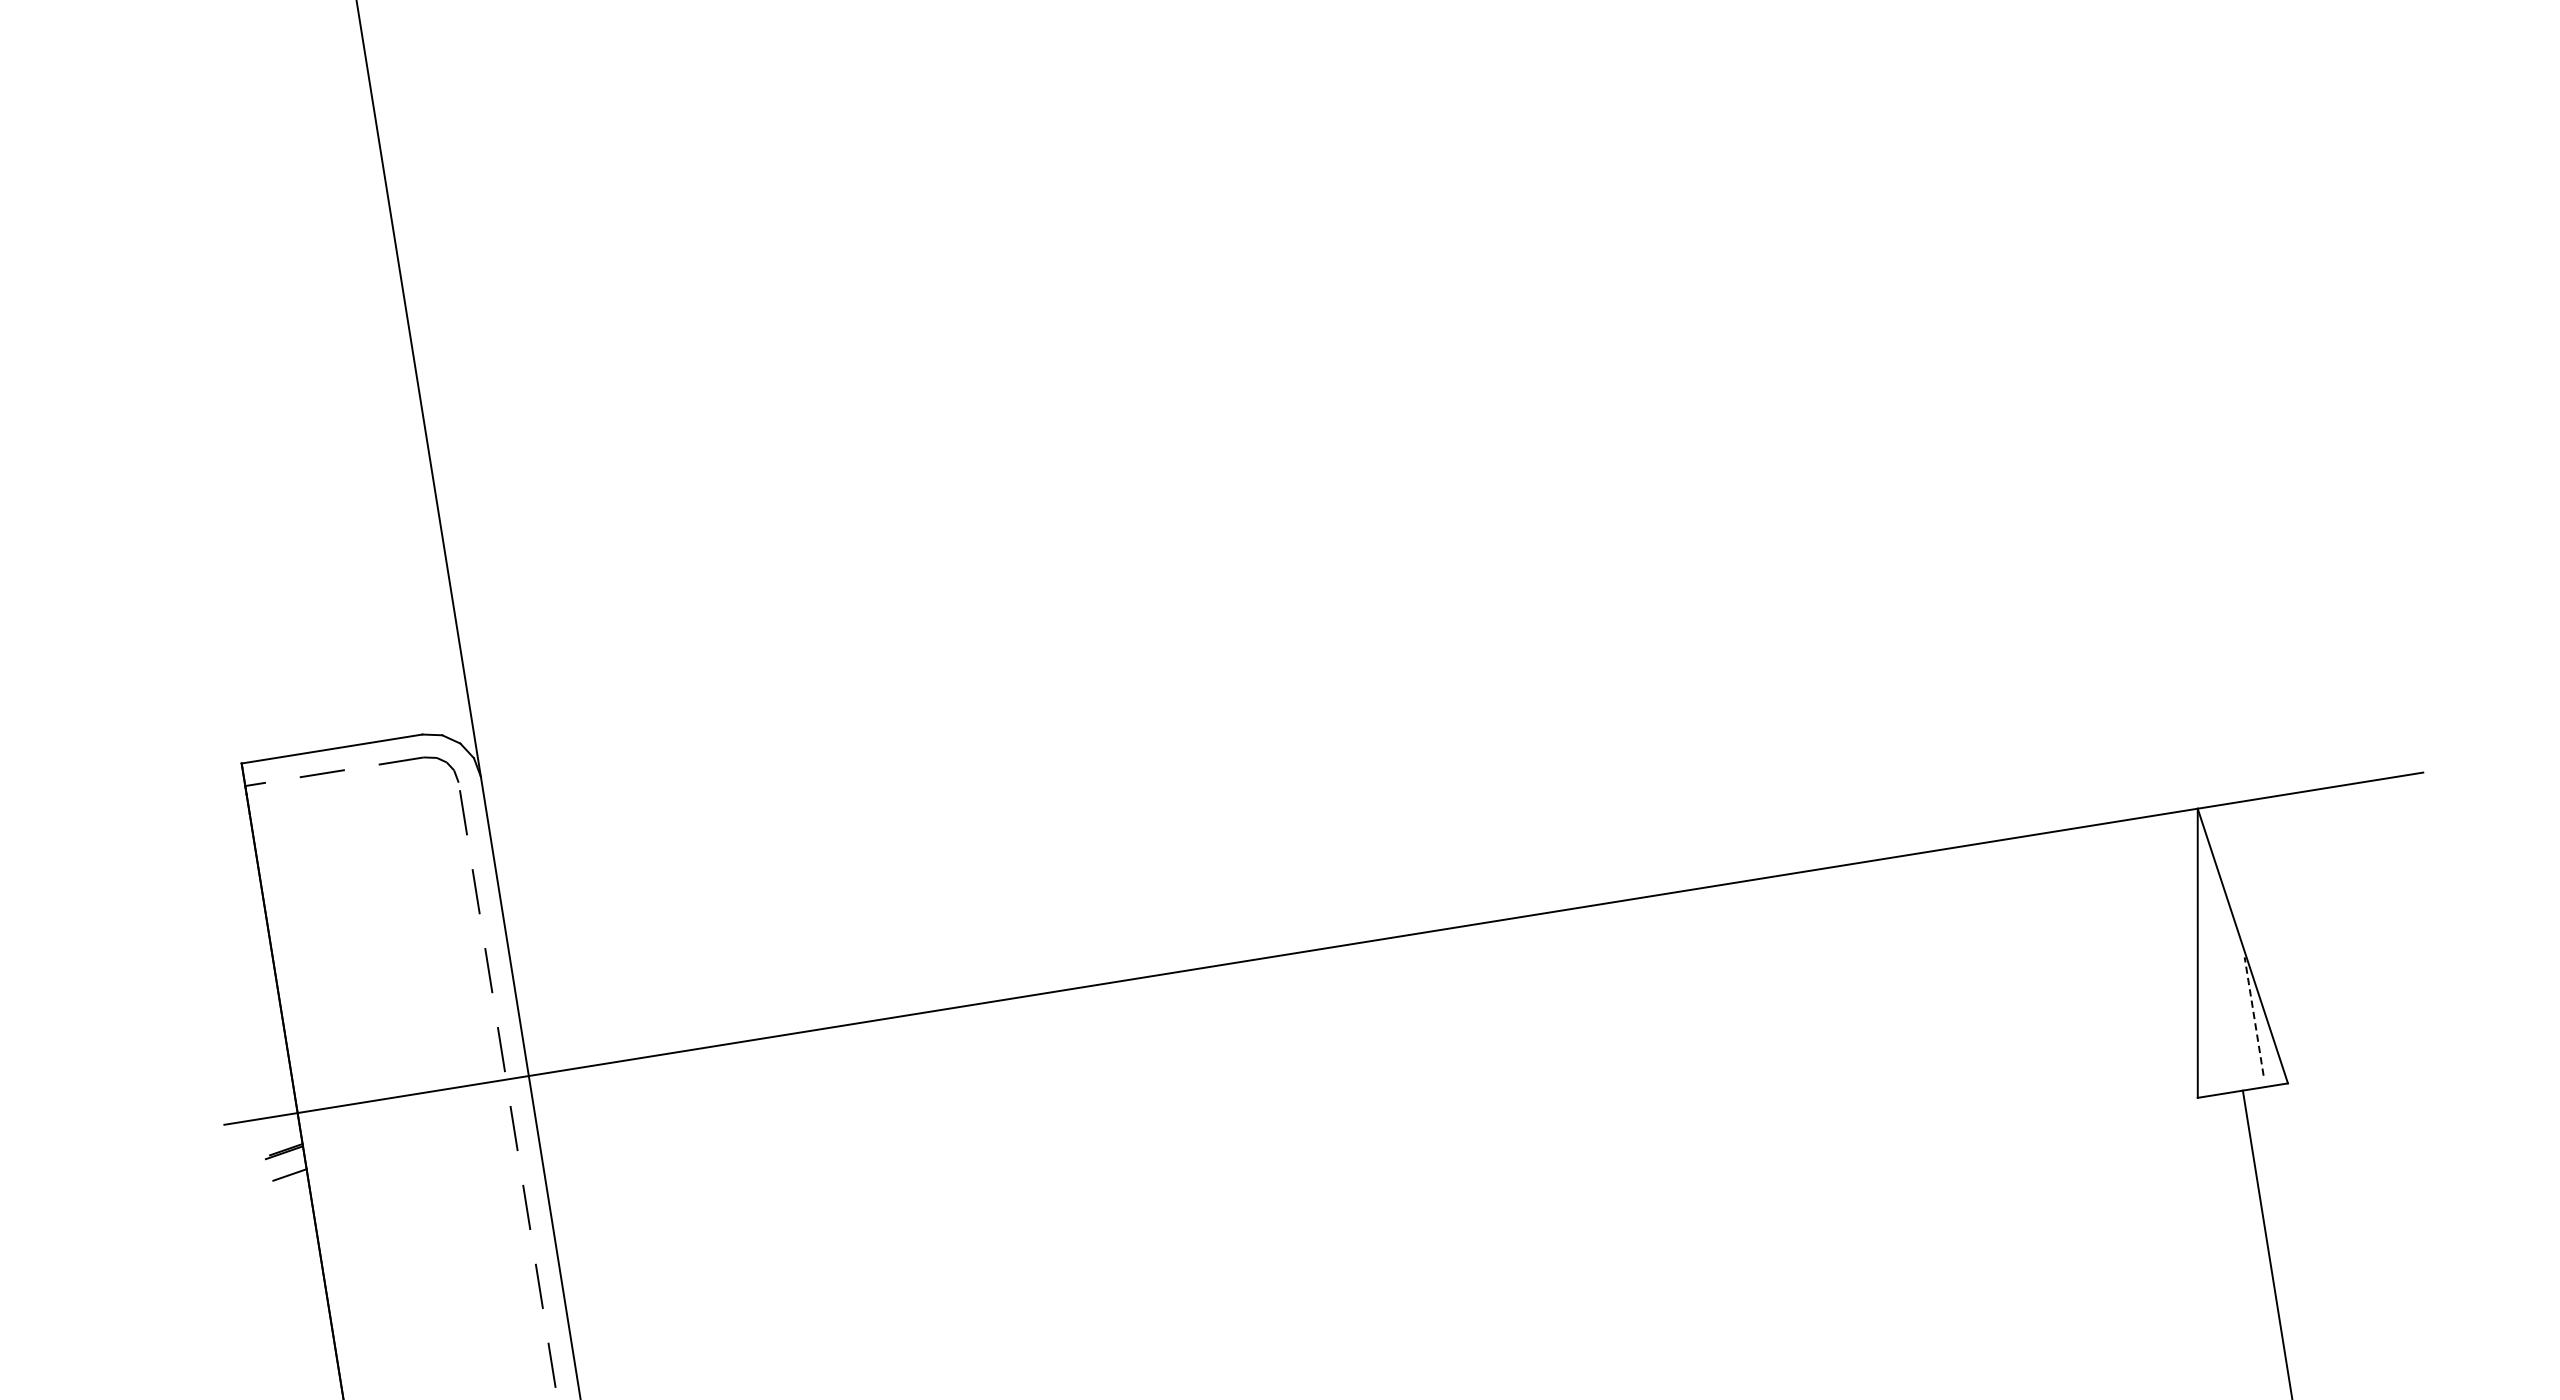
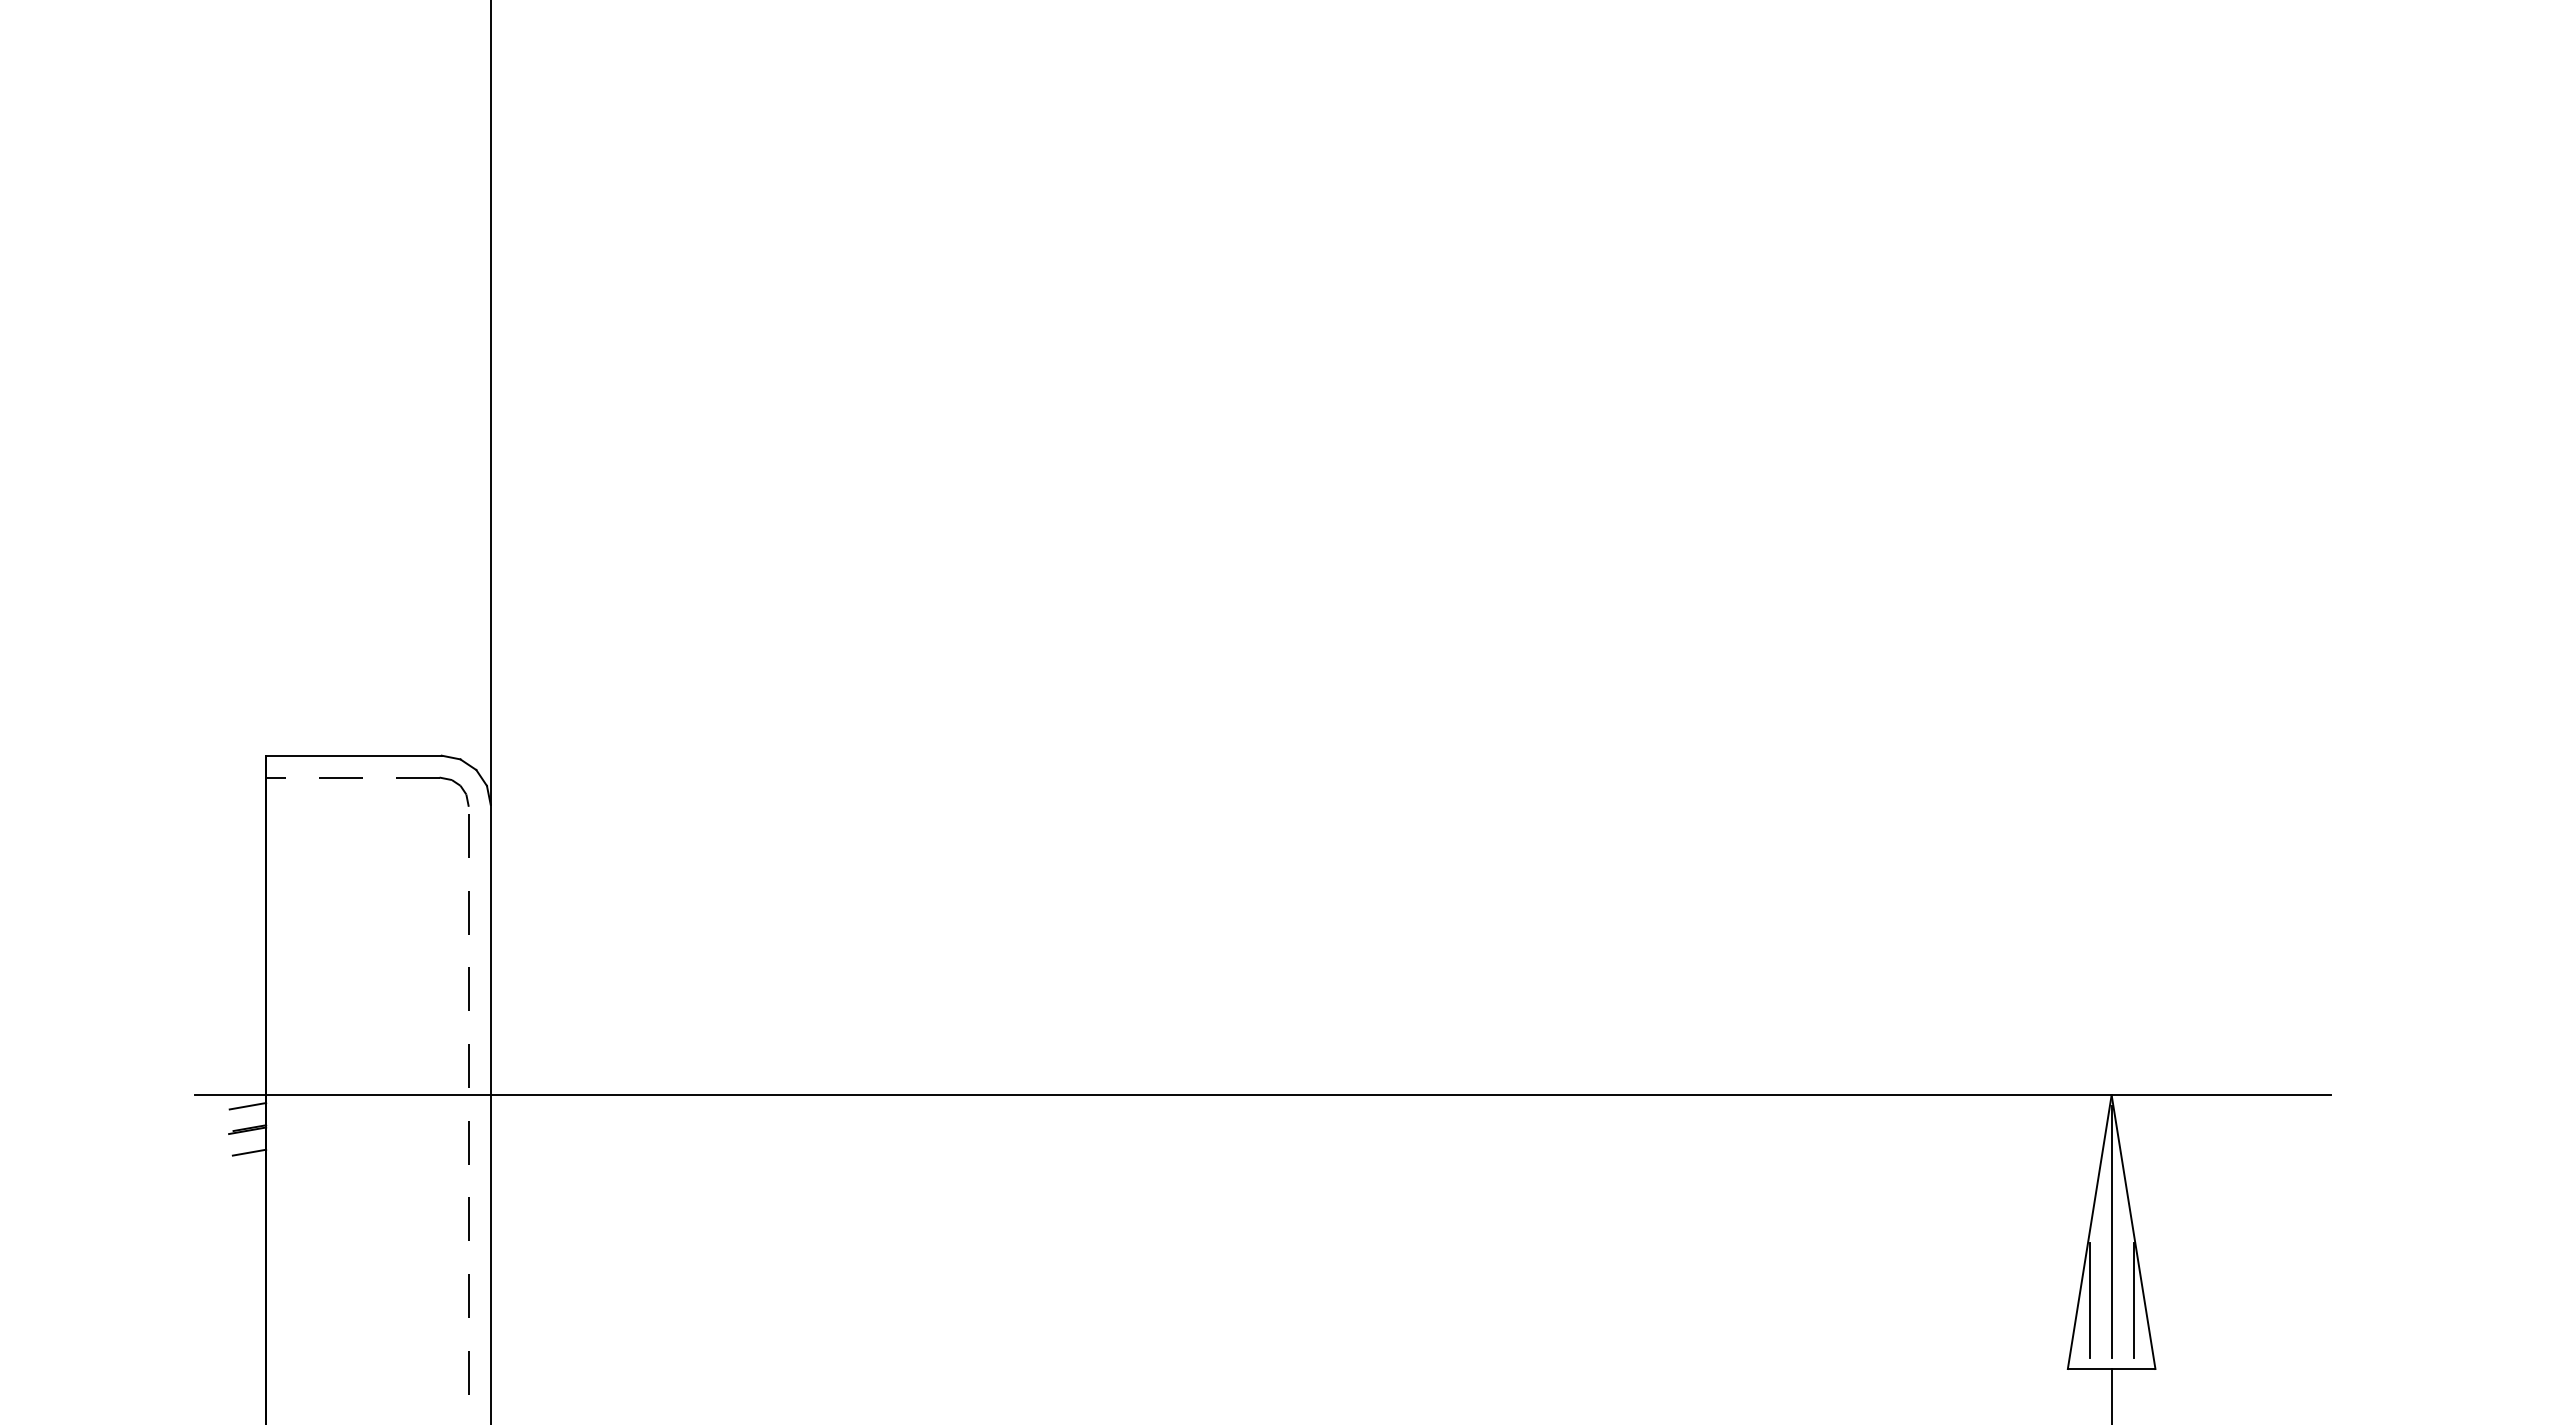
line: (2220, 950) -> (2111, 1232), added
line: (2254, 1016) -> (2133, 1300), dashed -> solid
line: (2208, 1023) -> (2089, 1300), added
line: (280, 1127) -> (247, 1106), added

